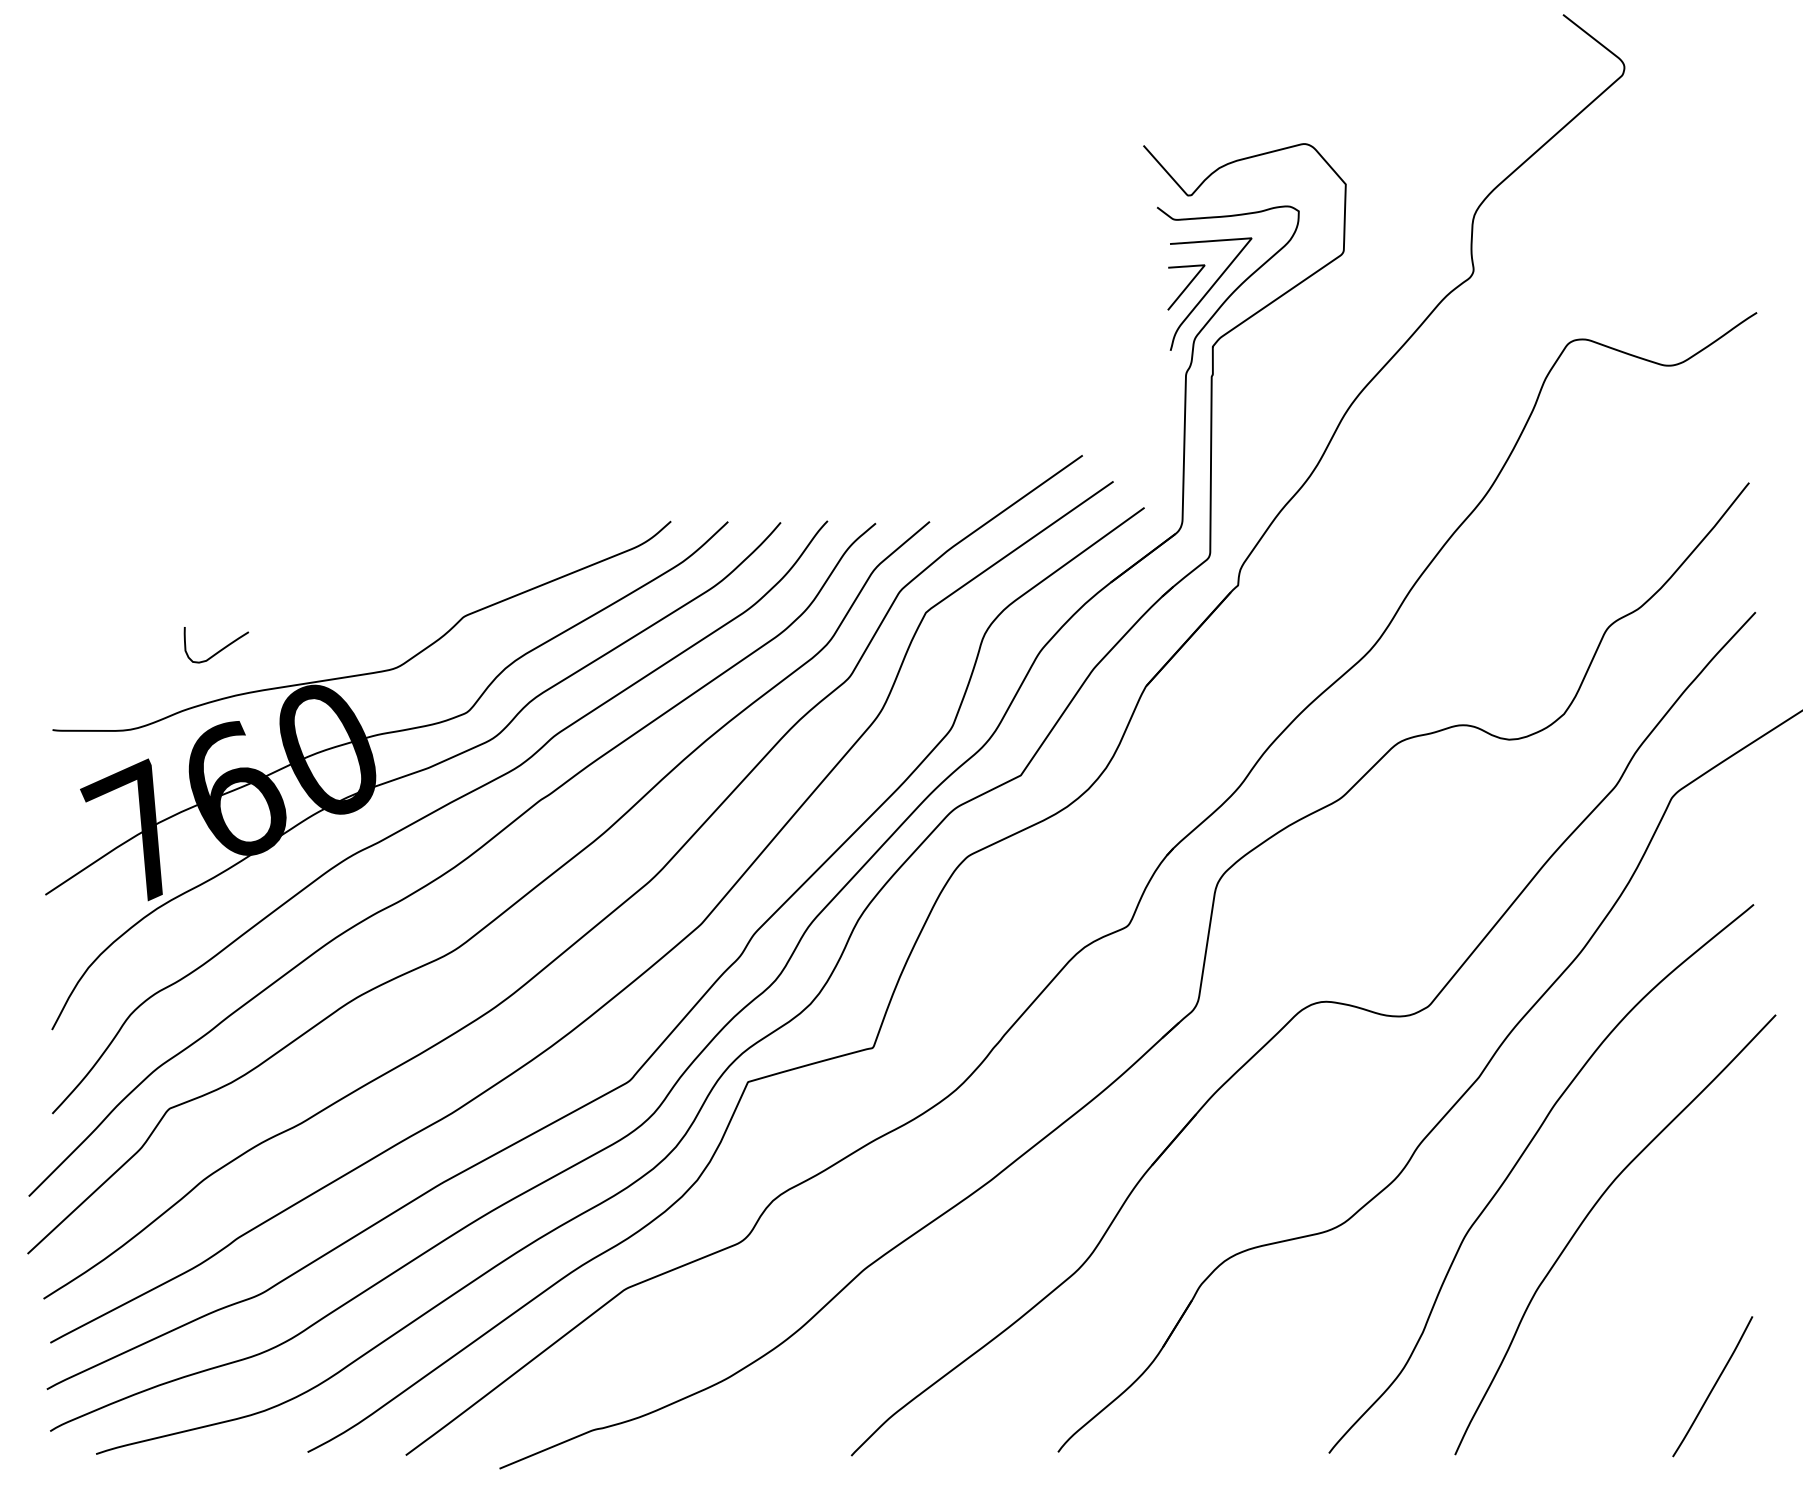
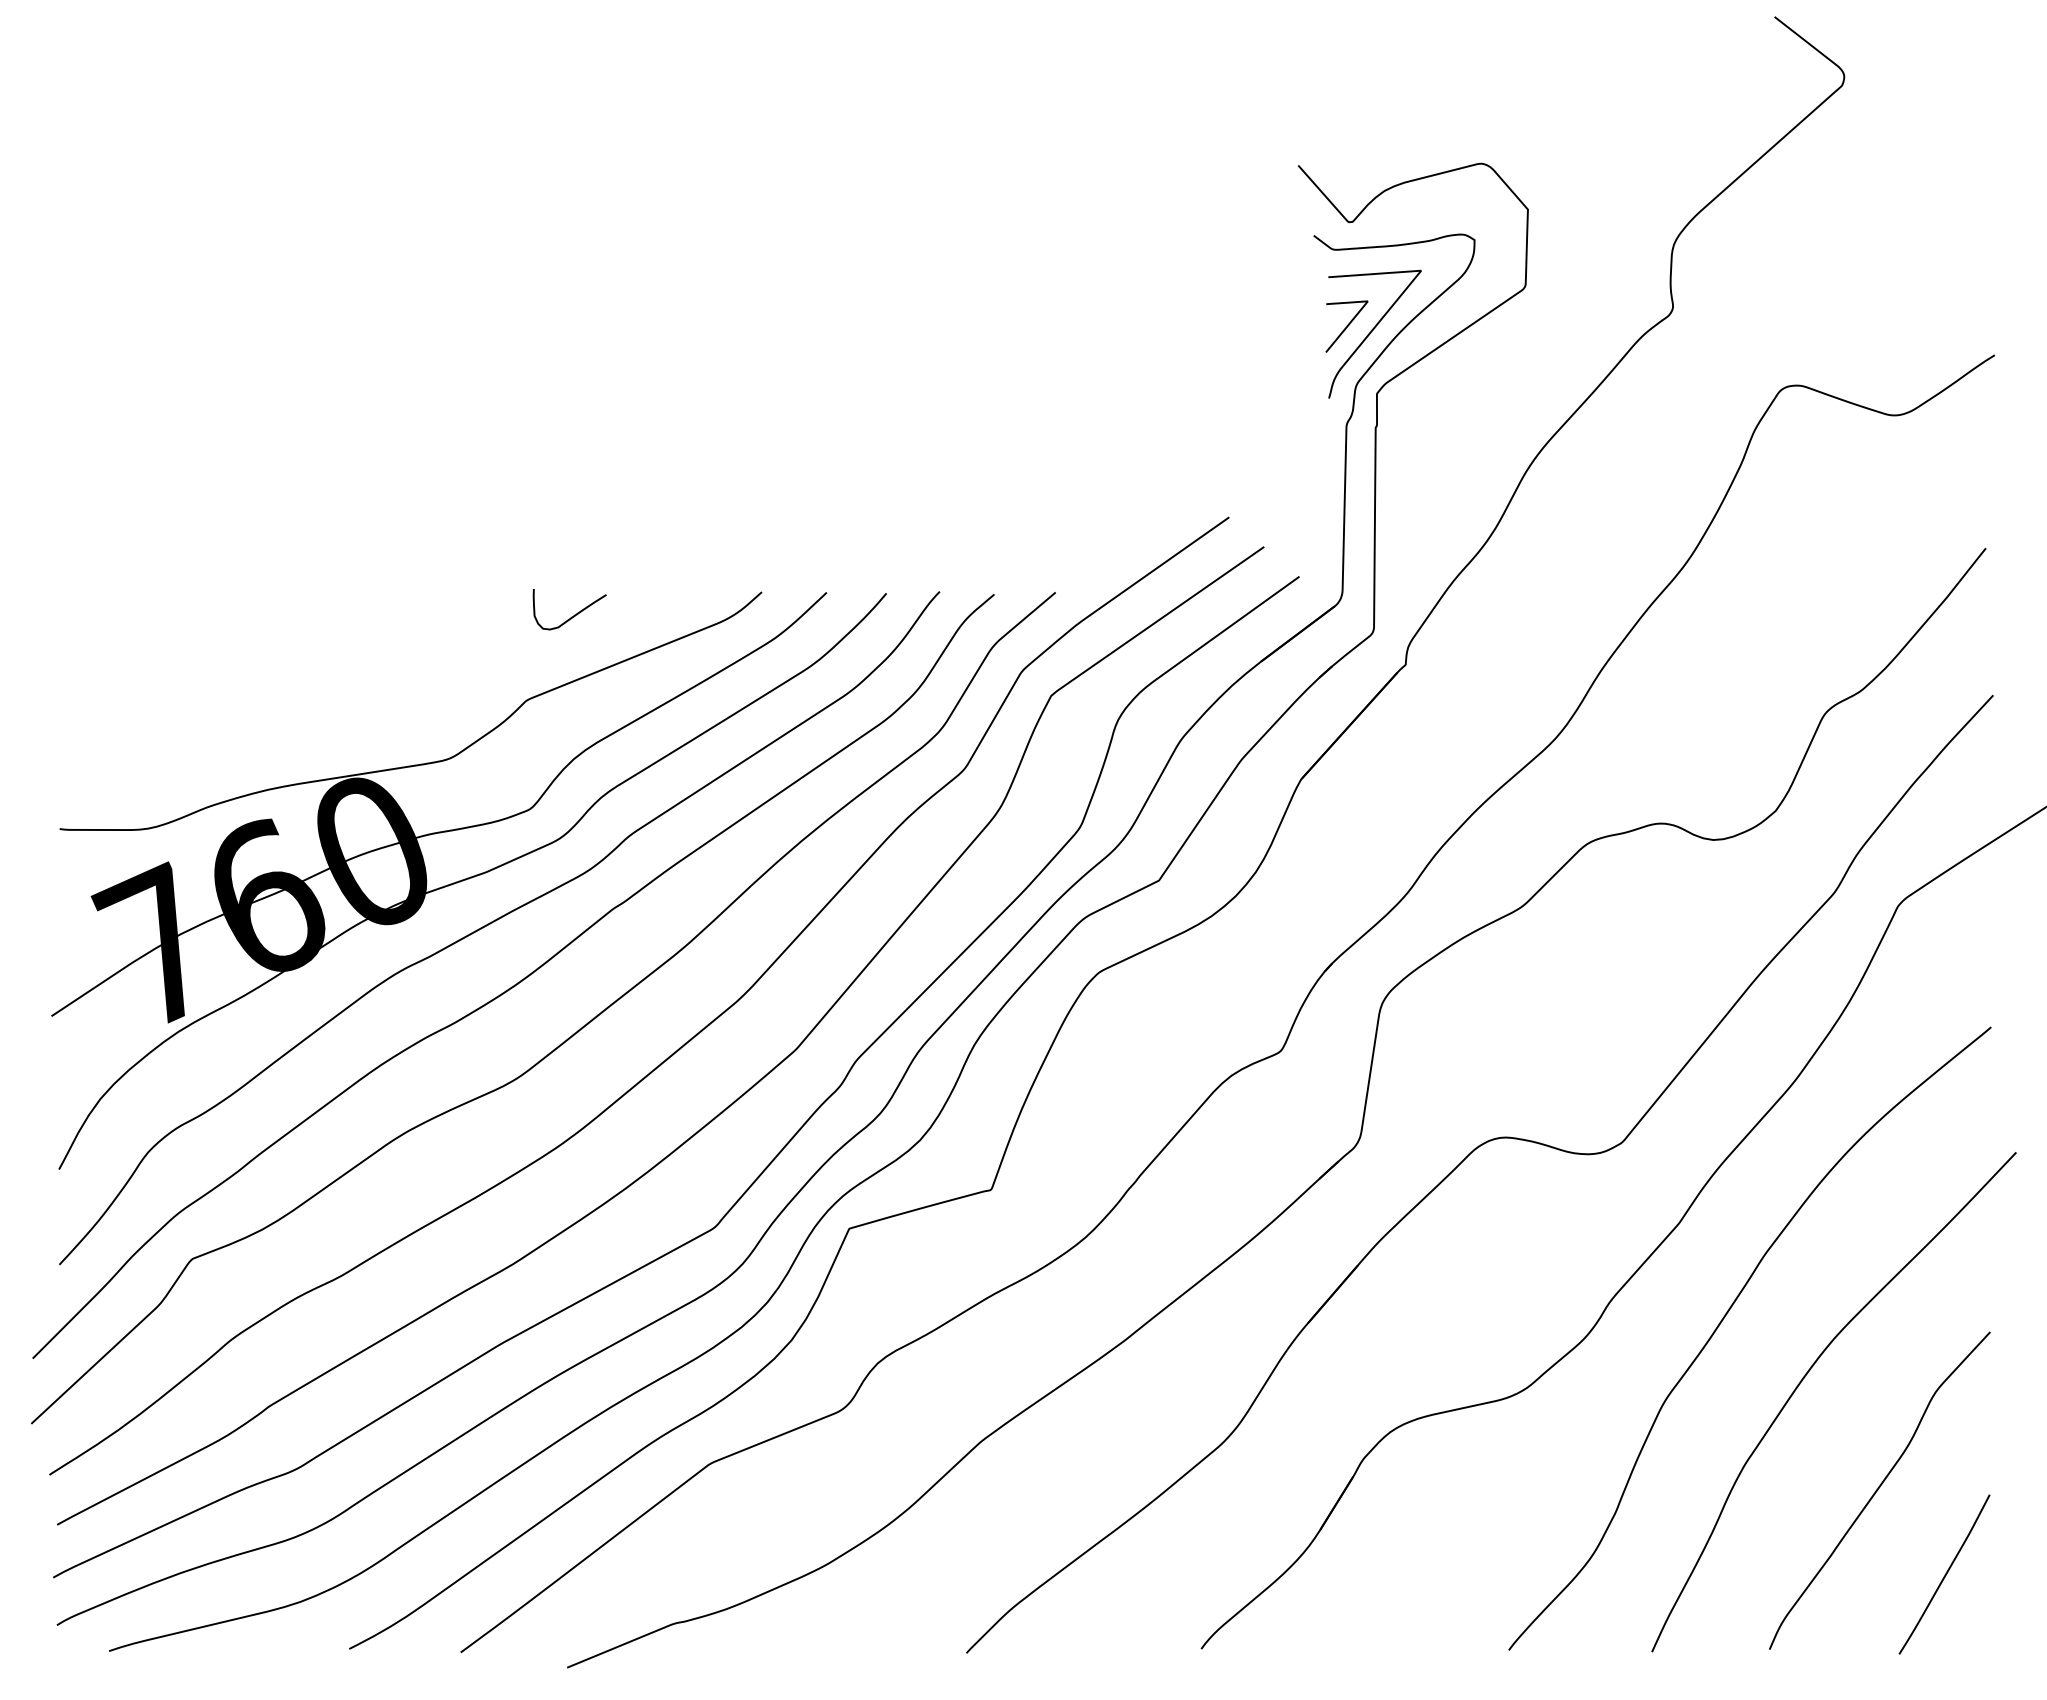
curve: (220, 649) -> (574, 614), moved
curve: (1654, 1312) -> (1878, 1490), added

